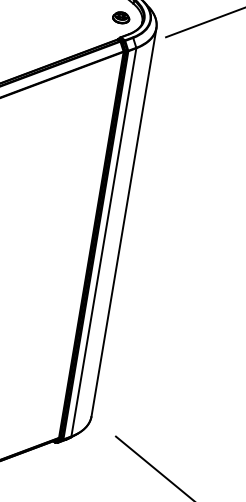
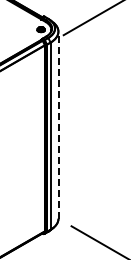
line: (124, 220) -> (58, 124), solid -> dashed

